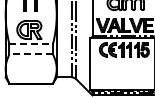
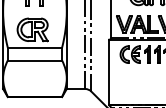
line: (31, 44) -> (35, 48), dashed -> solid
line: (31, 54) -> (35, 60), dashed -> solid

